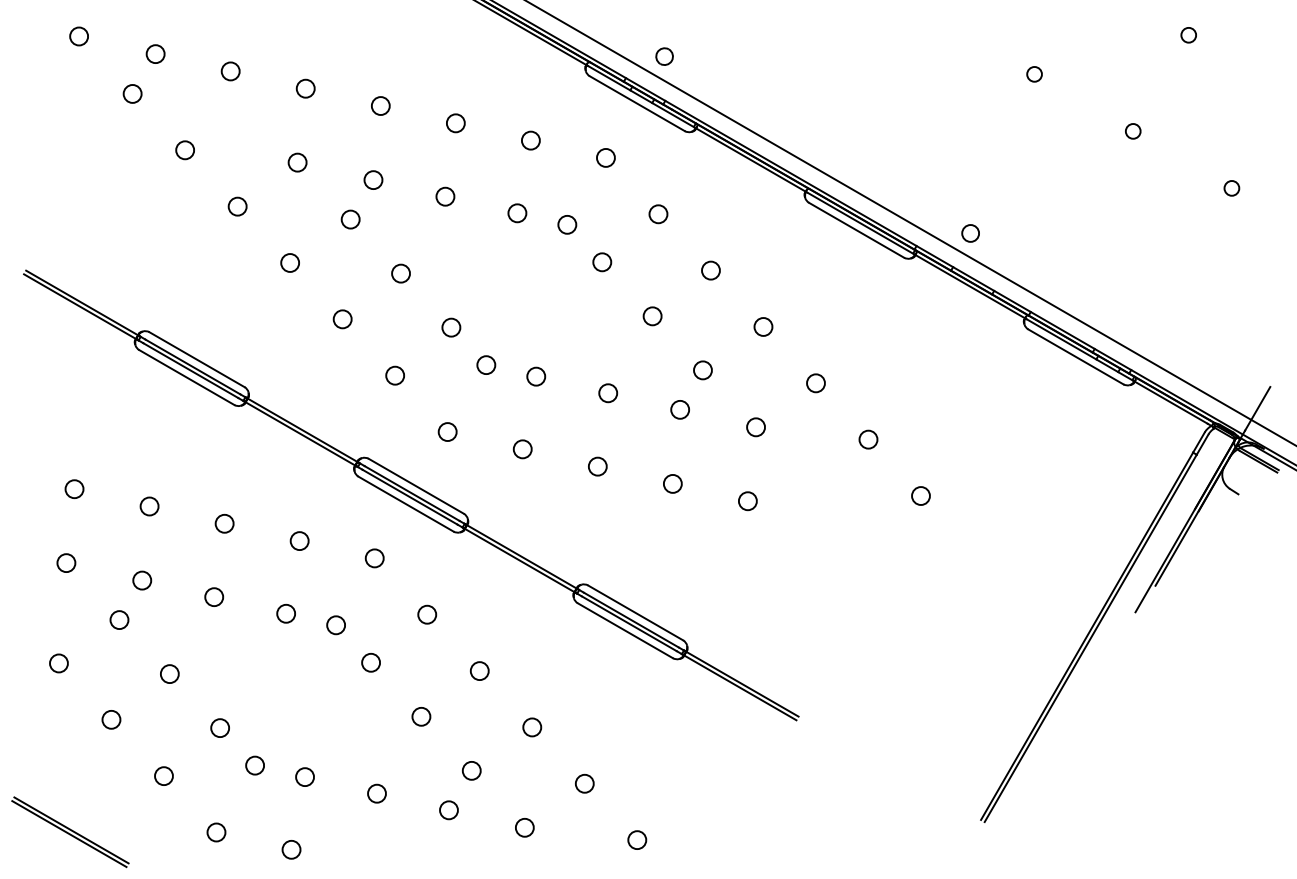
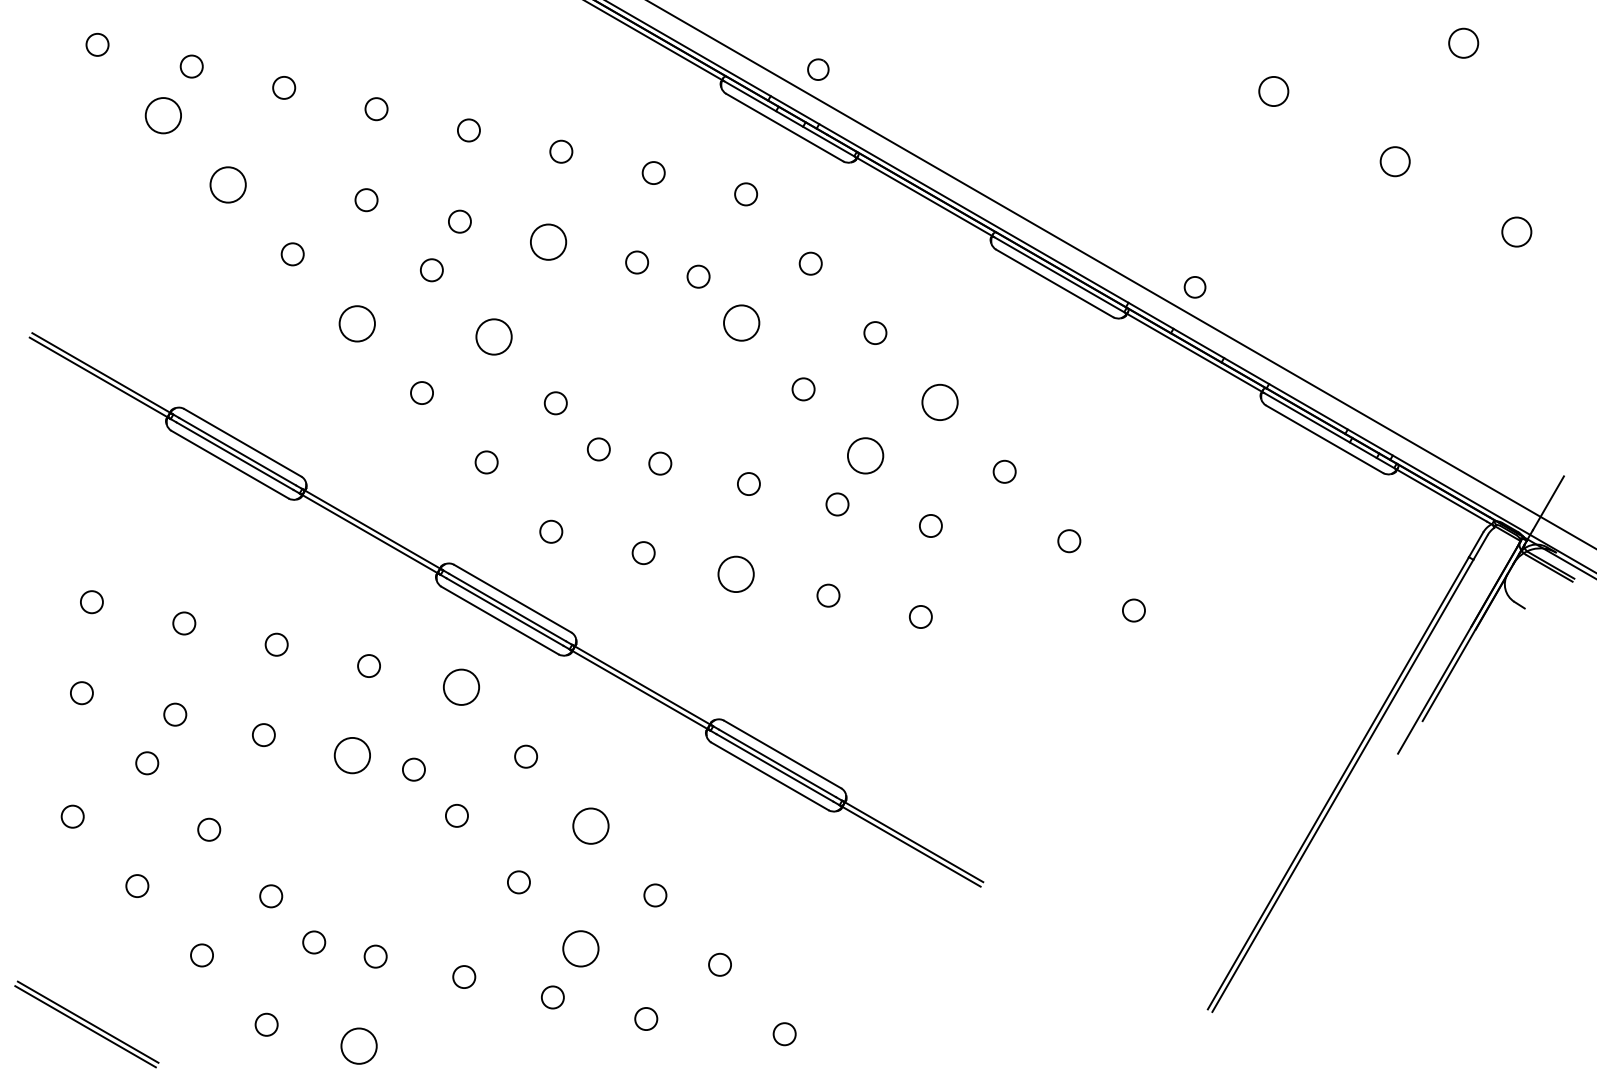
circle: (1188, 35) -> (1463, 43), size x1.6
circle: (1034, 74) -> (1273, 91), size x1.6
circle: (132, 93) -> (163, 115), size x1.6
circle: (1133, 131) -> (1395, 161), size x1.6
circle: (184, 149) -> (227, 184), size x1.6
circle: (1231, 188) -> (1516, 231), size x1.6
circle: (445, 196) -> (548, 241), size x1.6
circle: (290, 262) -> (357, 323), size x1.6
circle: (602, 262) -> (741, 322), size x1.6
circle: (400, 273) -> (493, 336), size x1.6
circle: (763, 326) -> (939, 402), size x1.6
circle: (702, 370) -> (865, 455), size x1.6
circle: (597, 466) -> (735, 574), size x1.6
circle: (374, 558) -> (461, 687), size x1.6
circle: (286, 613) -> (352, 755), size x1.6
circle: (479, 670) -> (590, 825), size x1.6
circle: (471, 770) -> (580, 948), size x1.6
circle: (291, 849) -> (358, 1045), size x1.6

